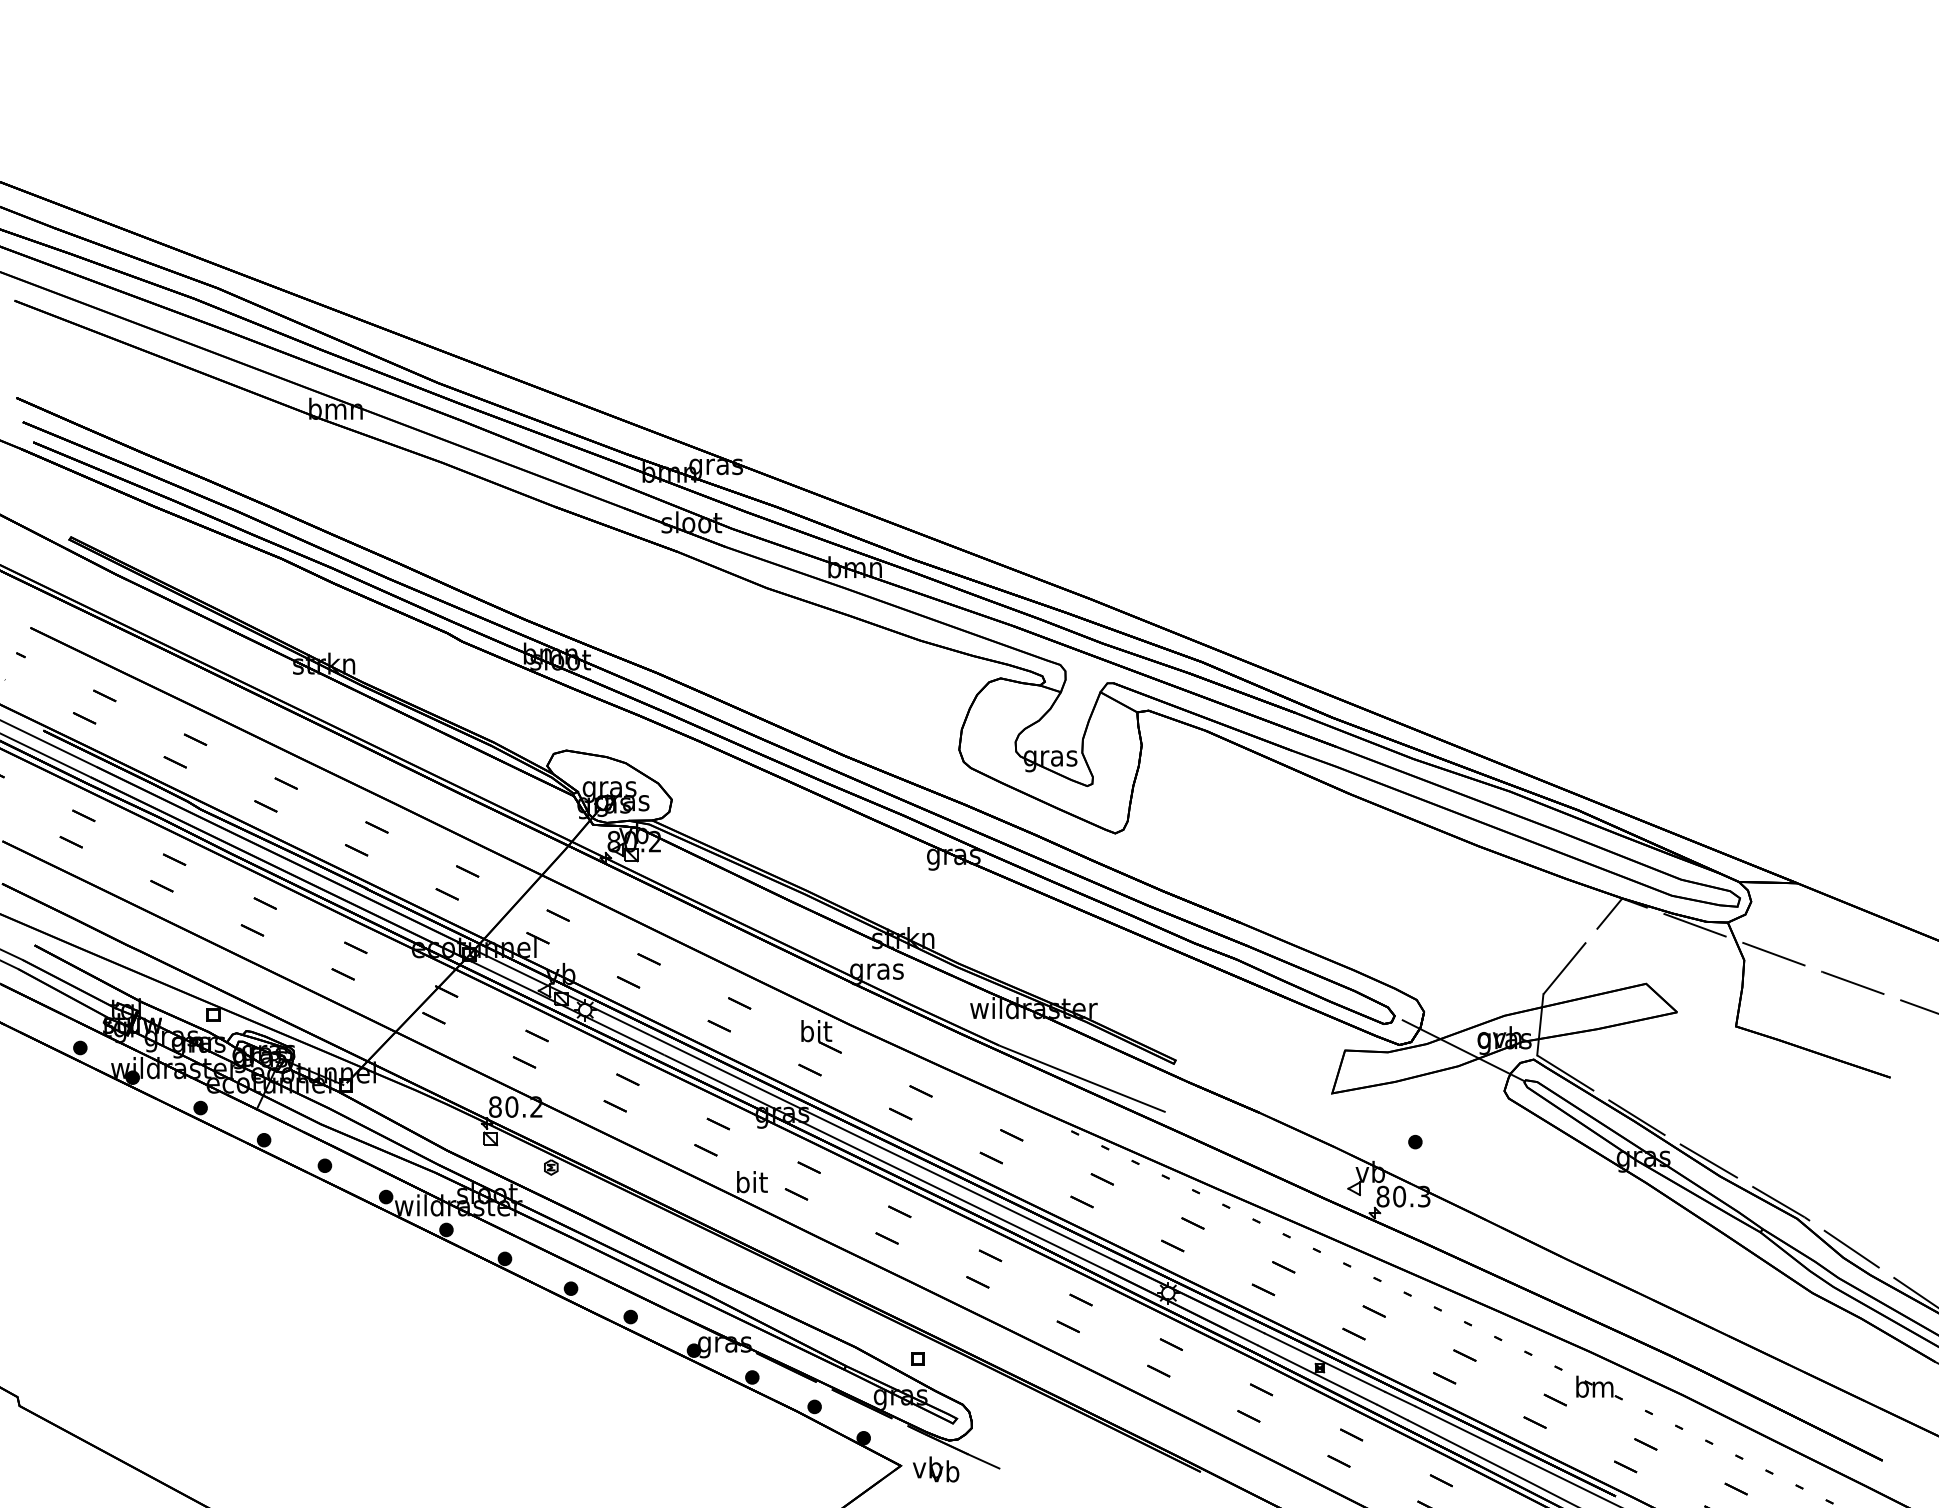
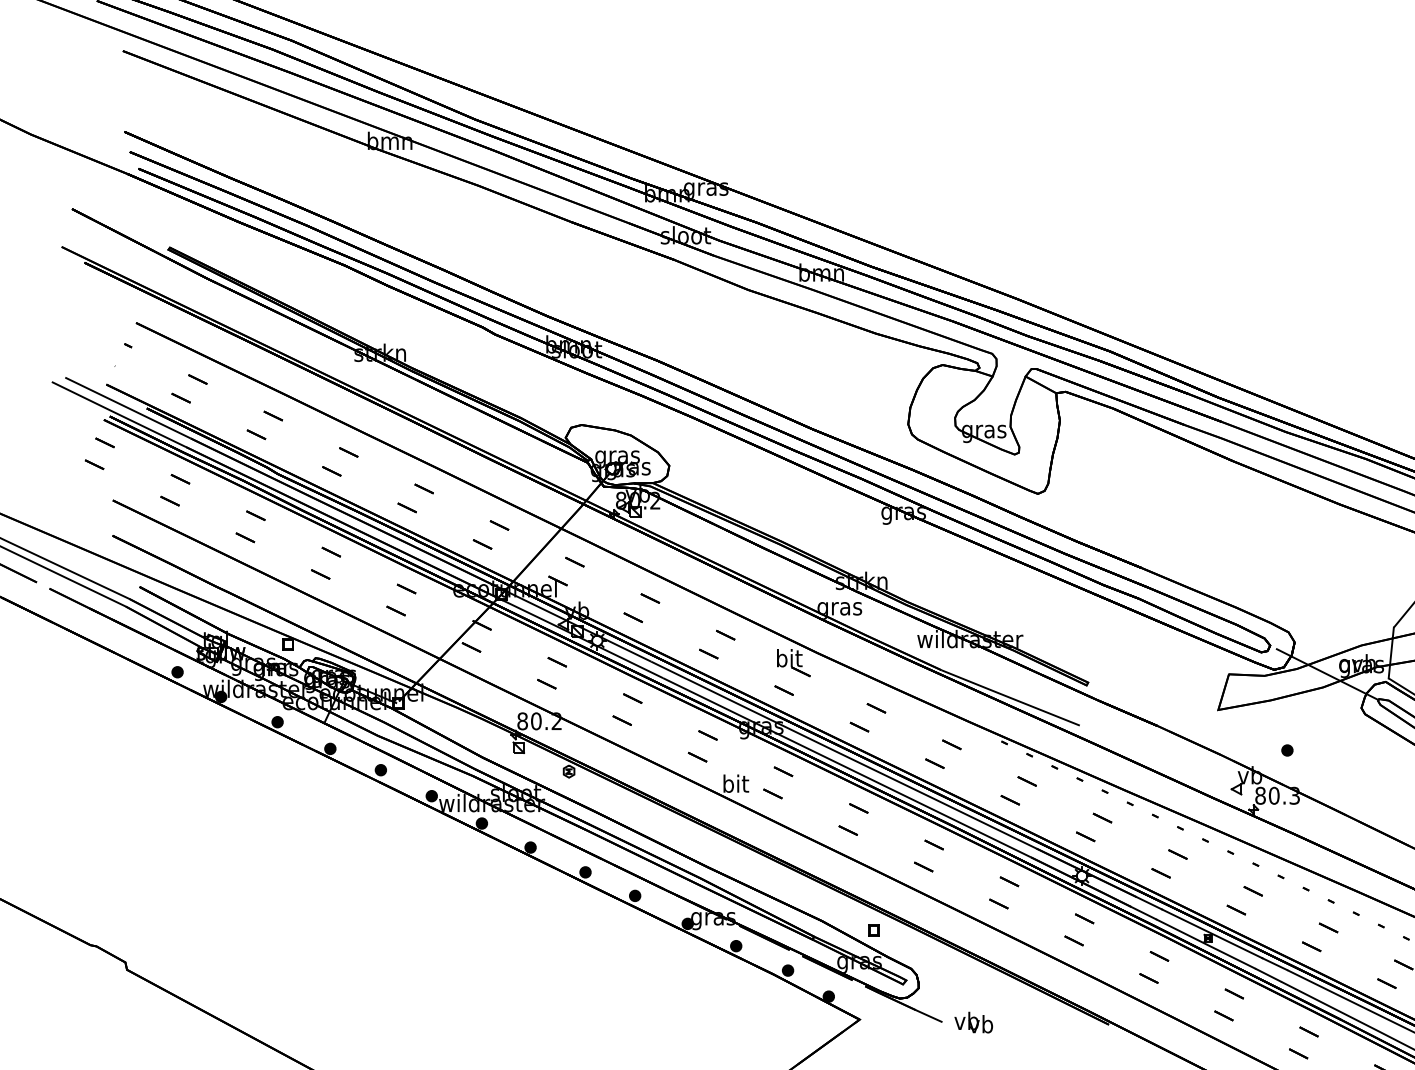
text: (935, 1469) -> (973, 1022), moved

